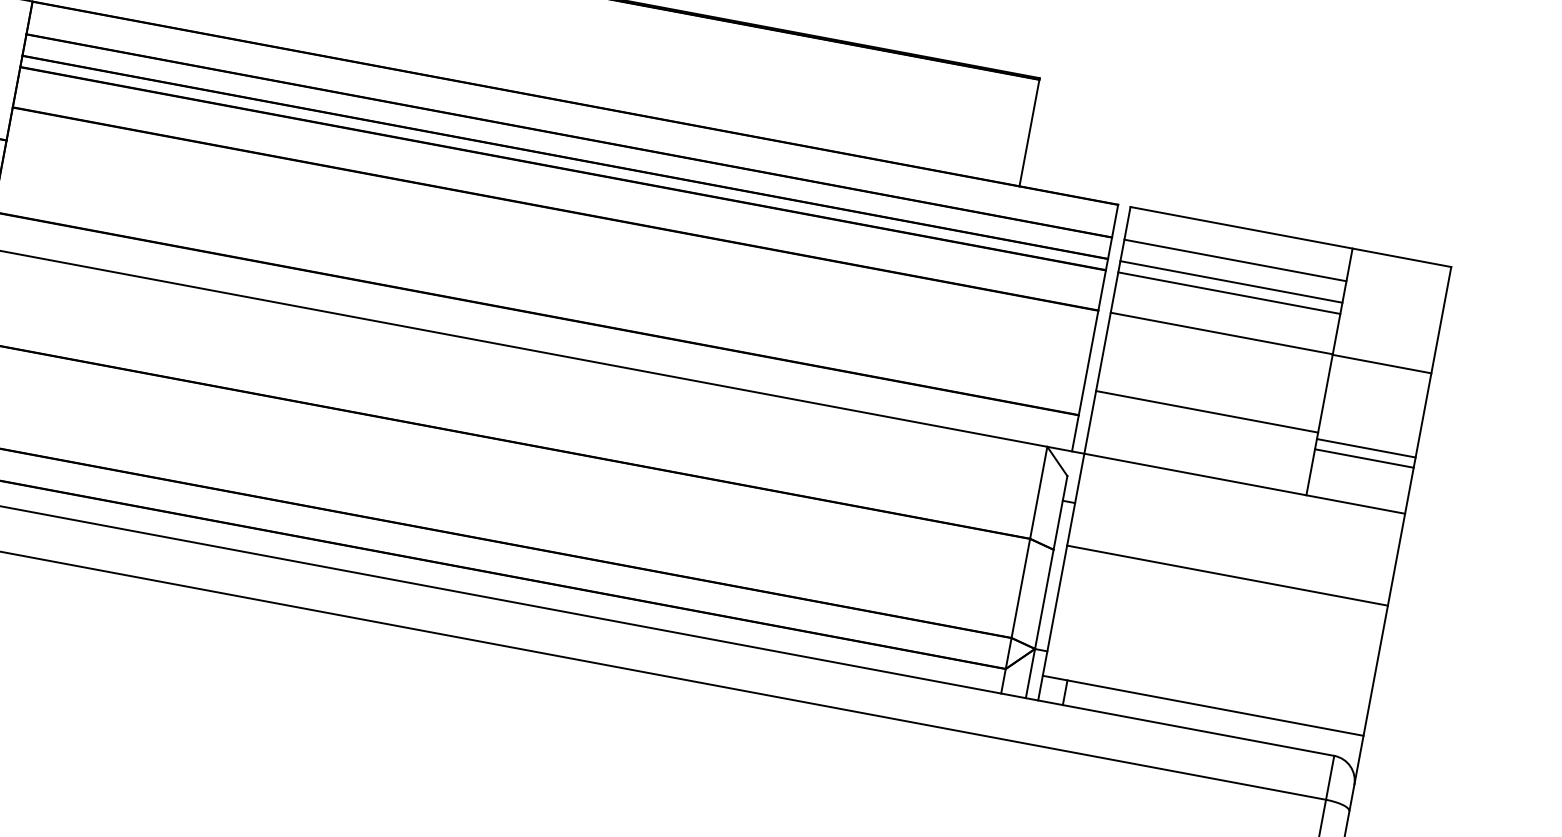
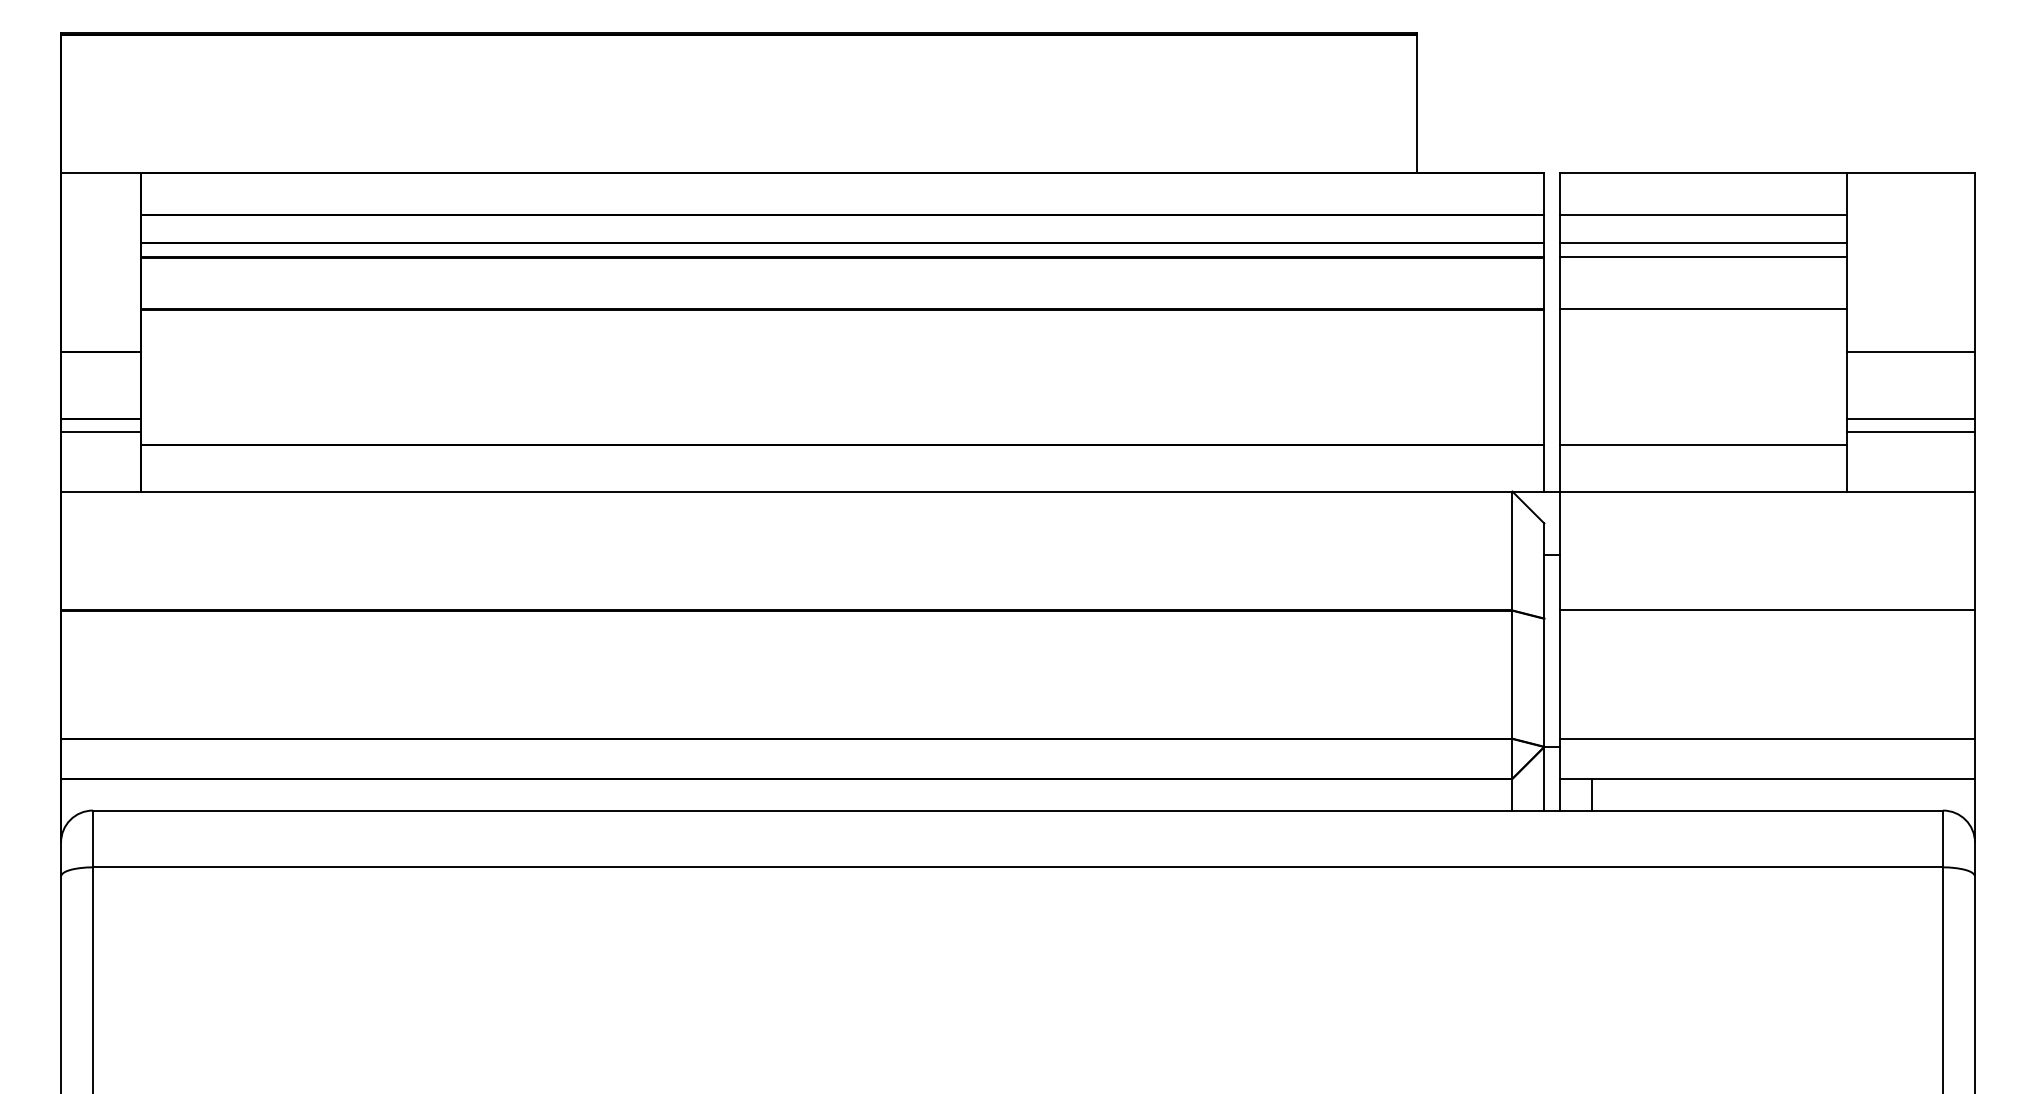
line: (1381, 364) -> (1910, 352), moved
line: (1206, 411) -> (1703, 444), moved
line: (1208, 674) -> (1767, 738), added

